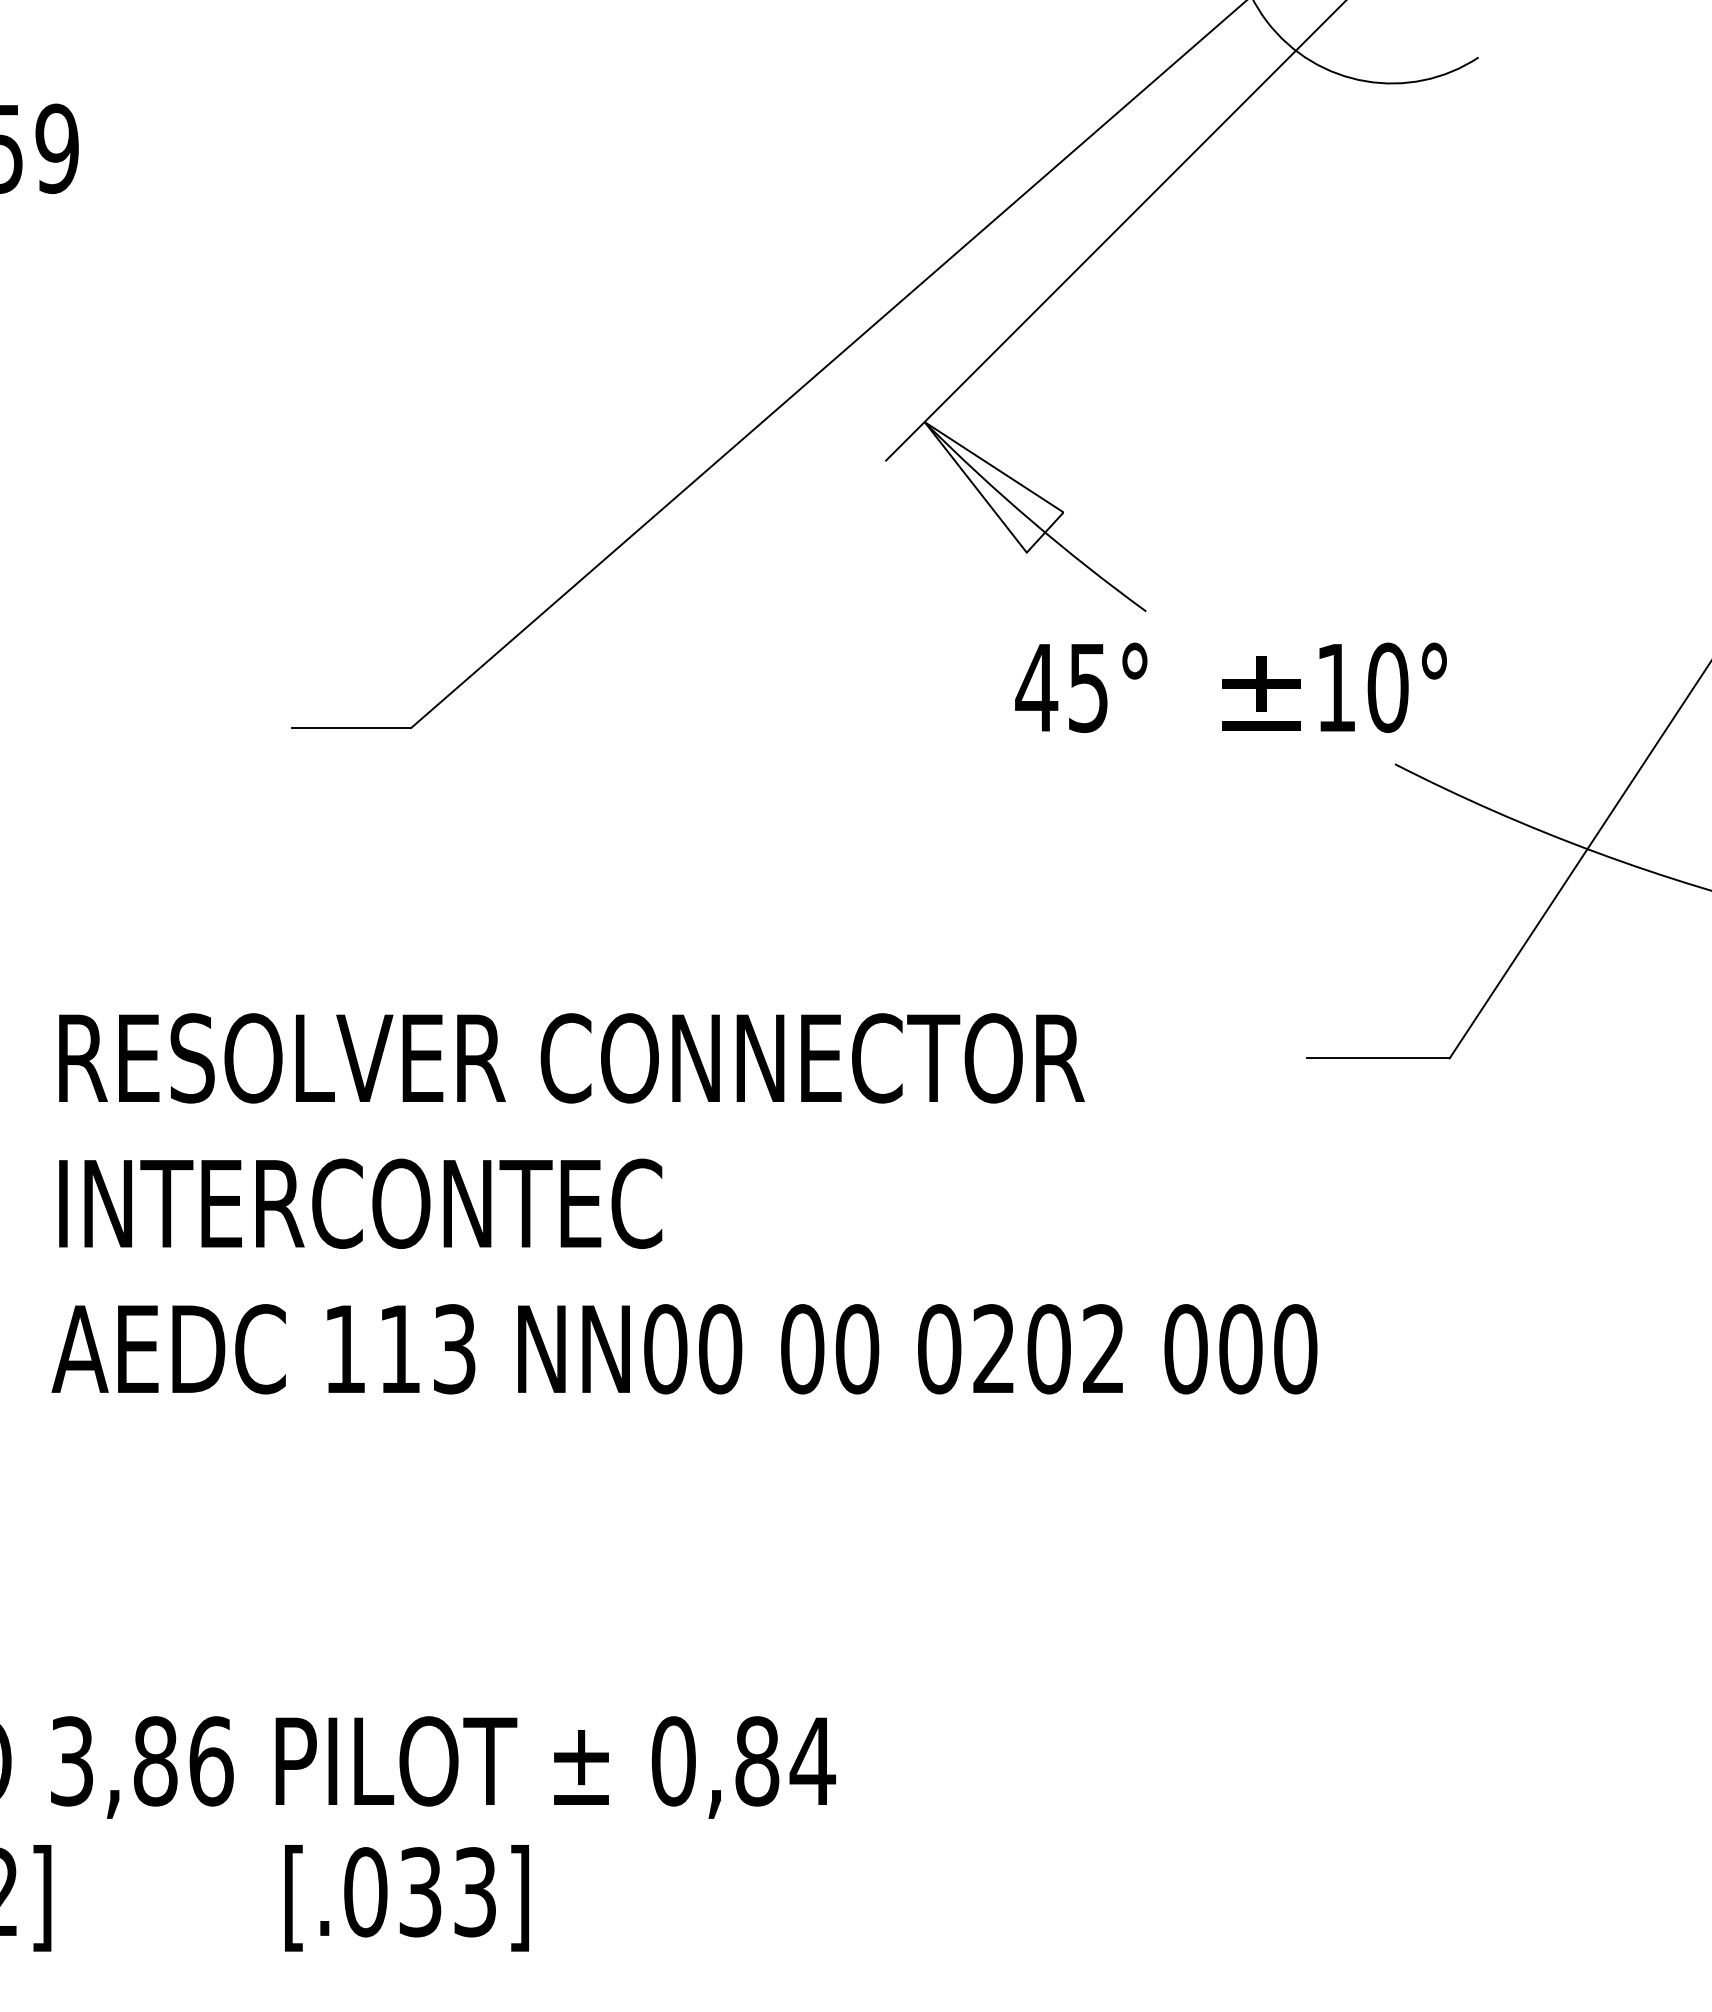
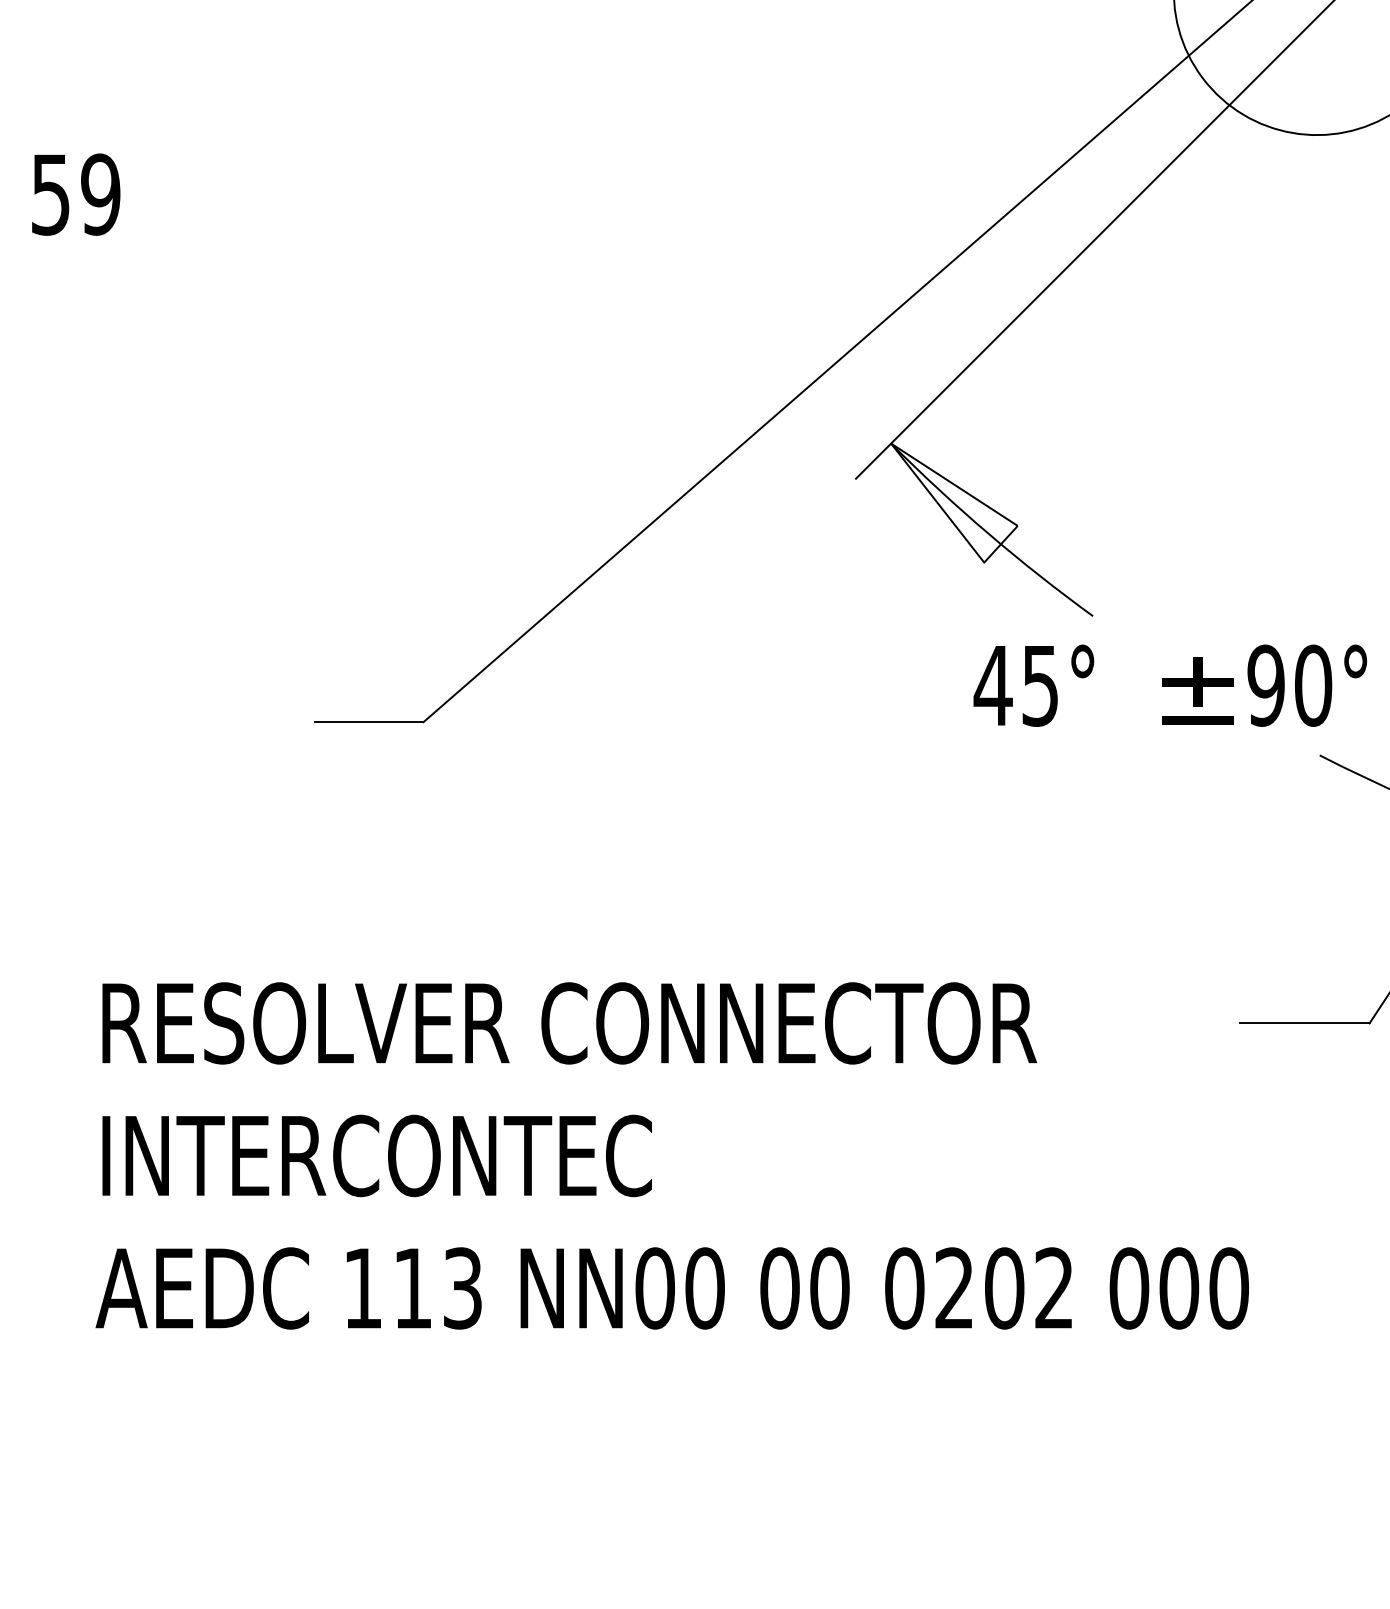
text: (1335, 687) -> (1265, 685), 10° -> 90°

